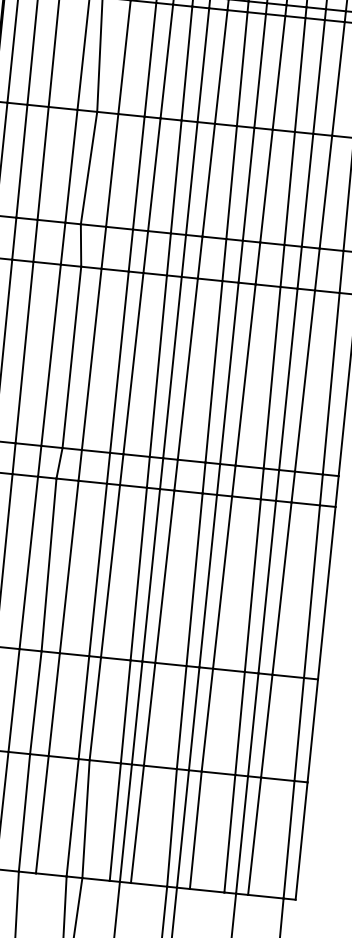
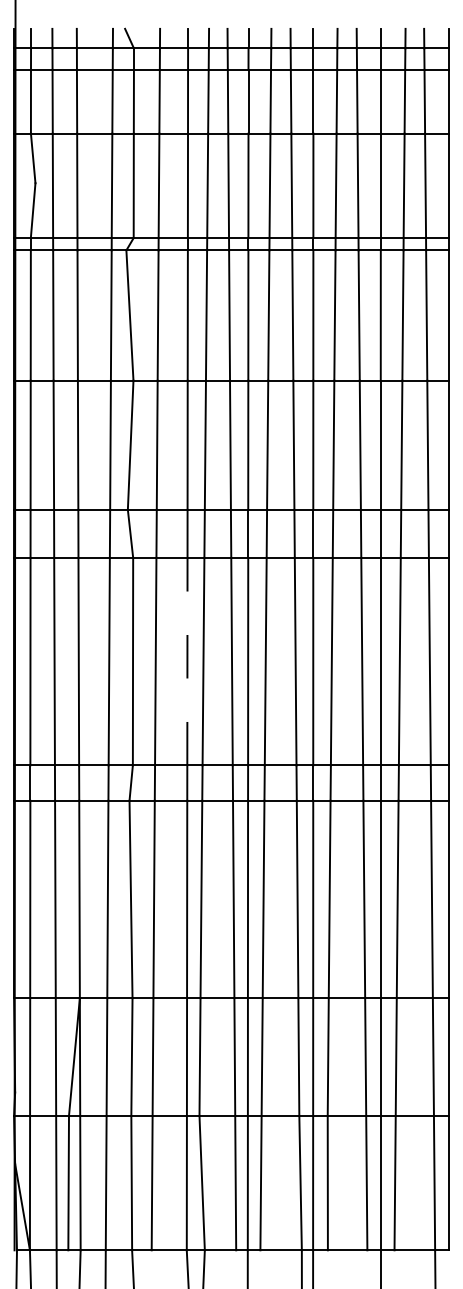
line: (119, 362) -> (187, 661), solid -> dashed

